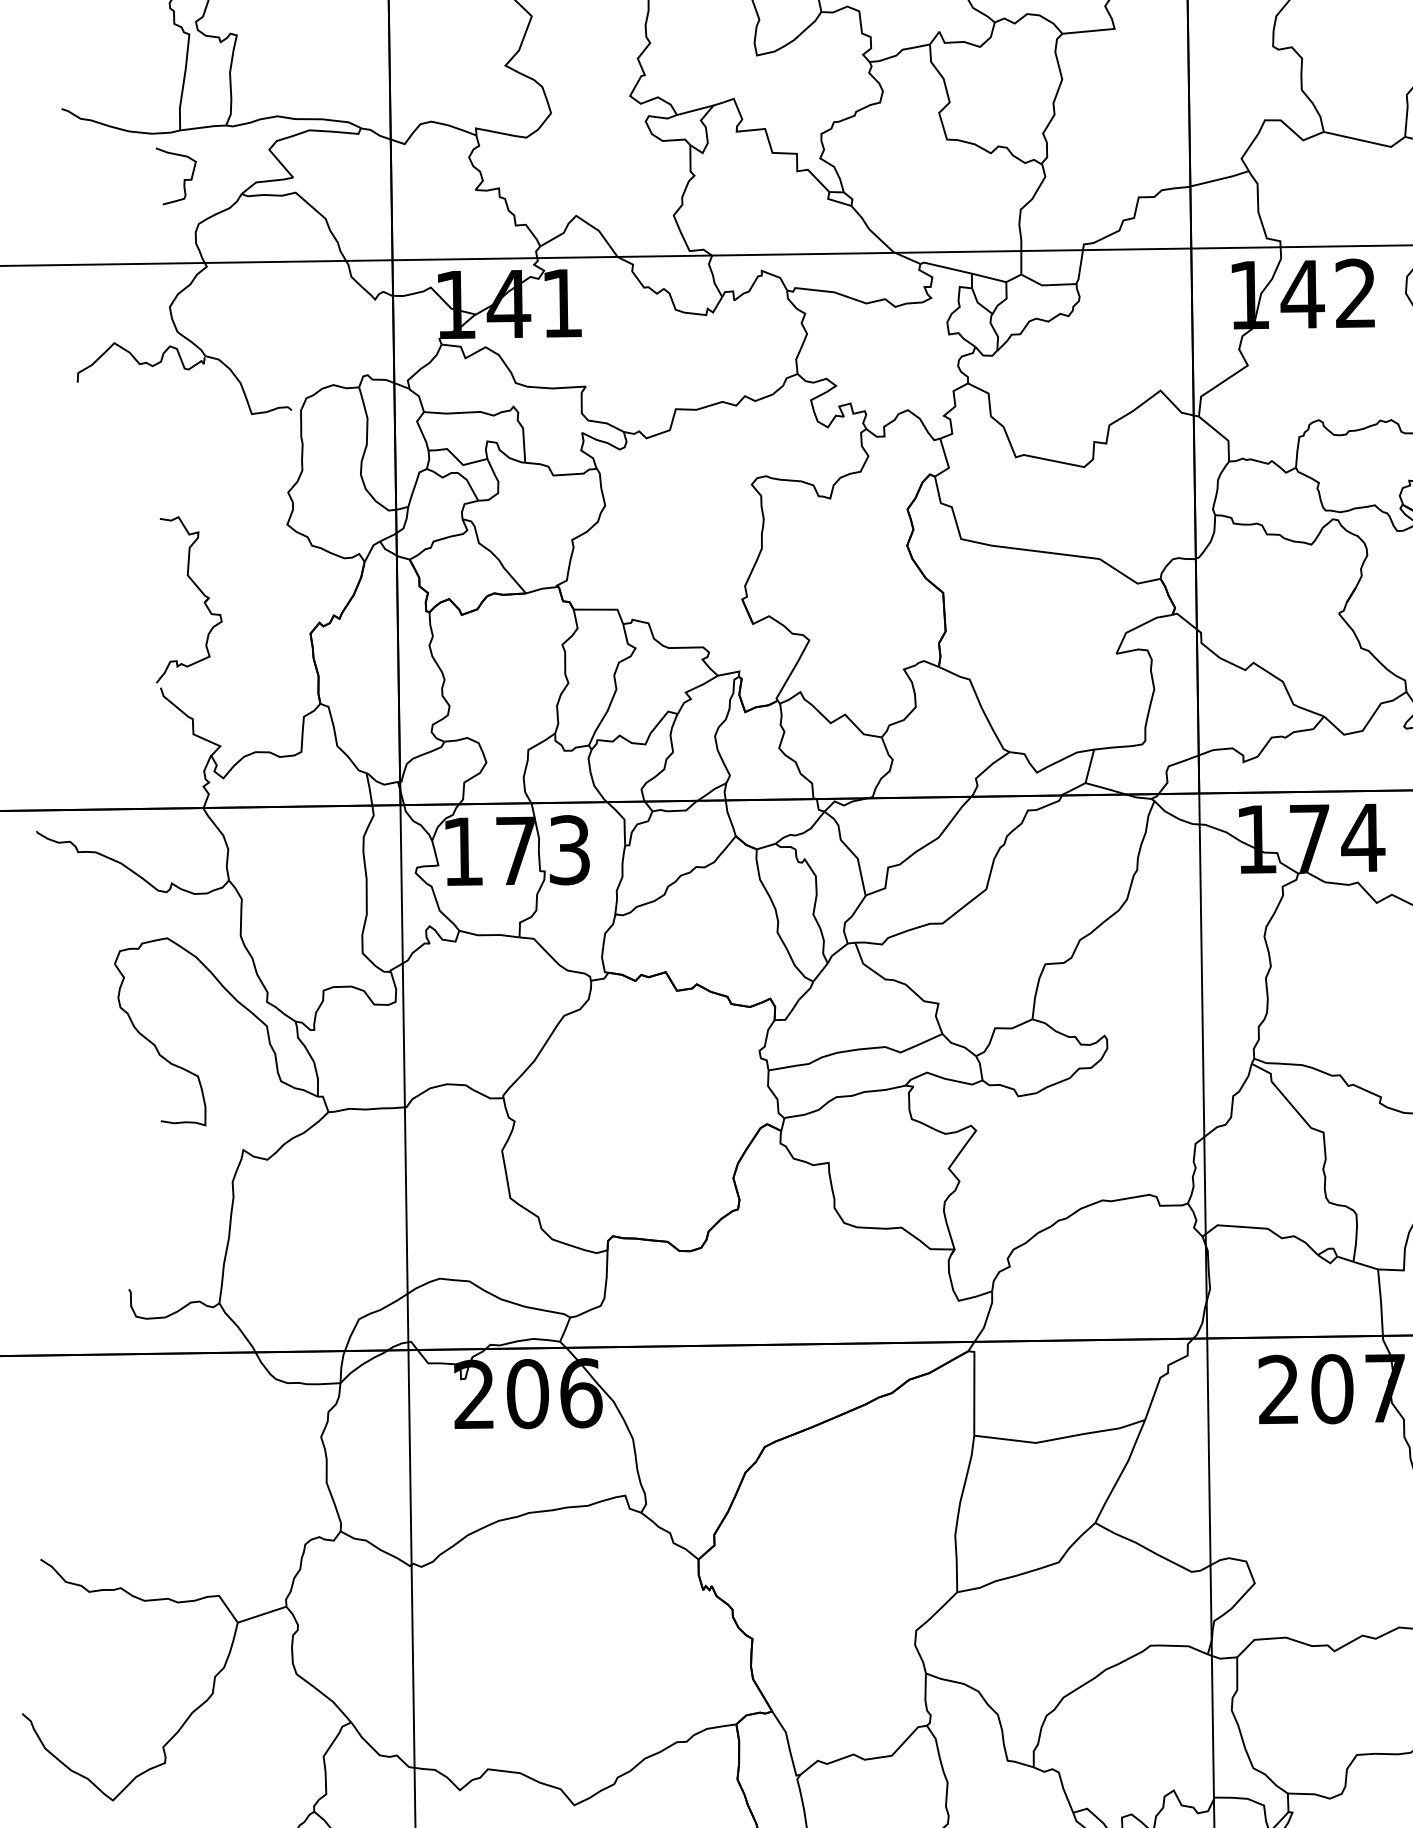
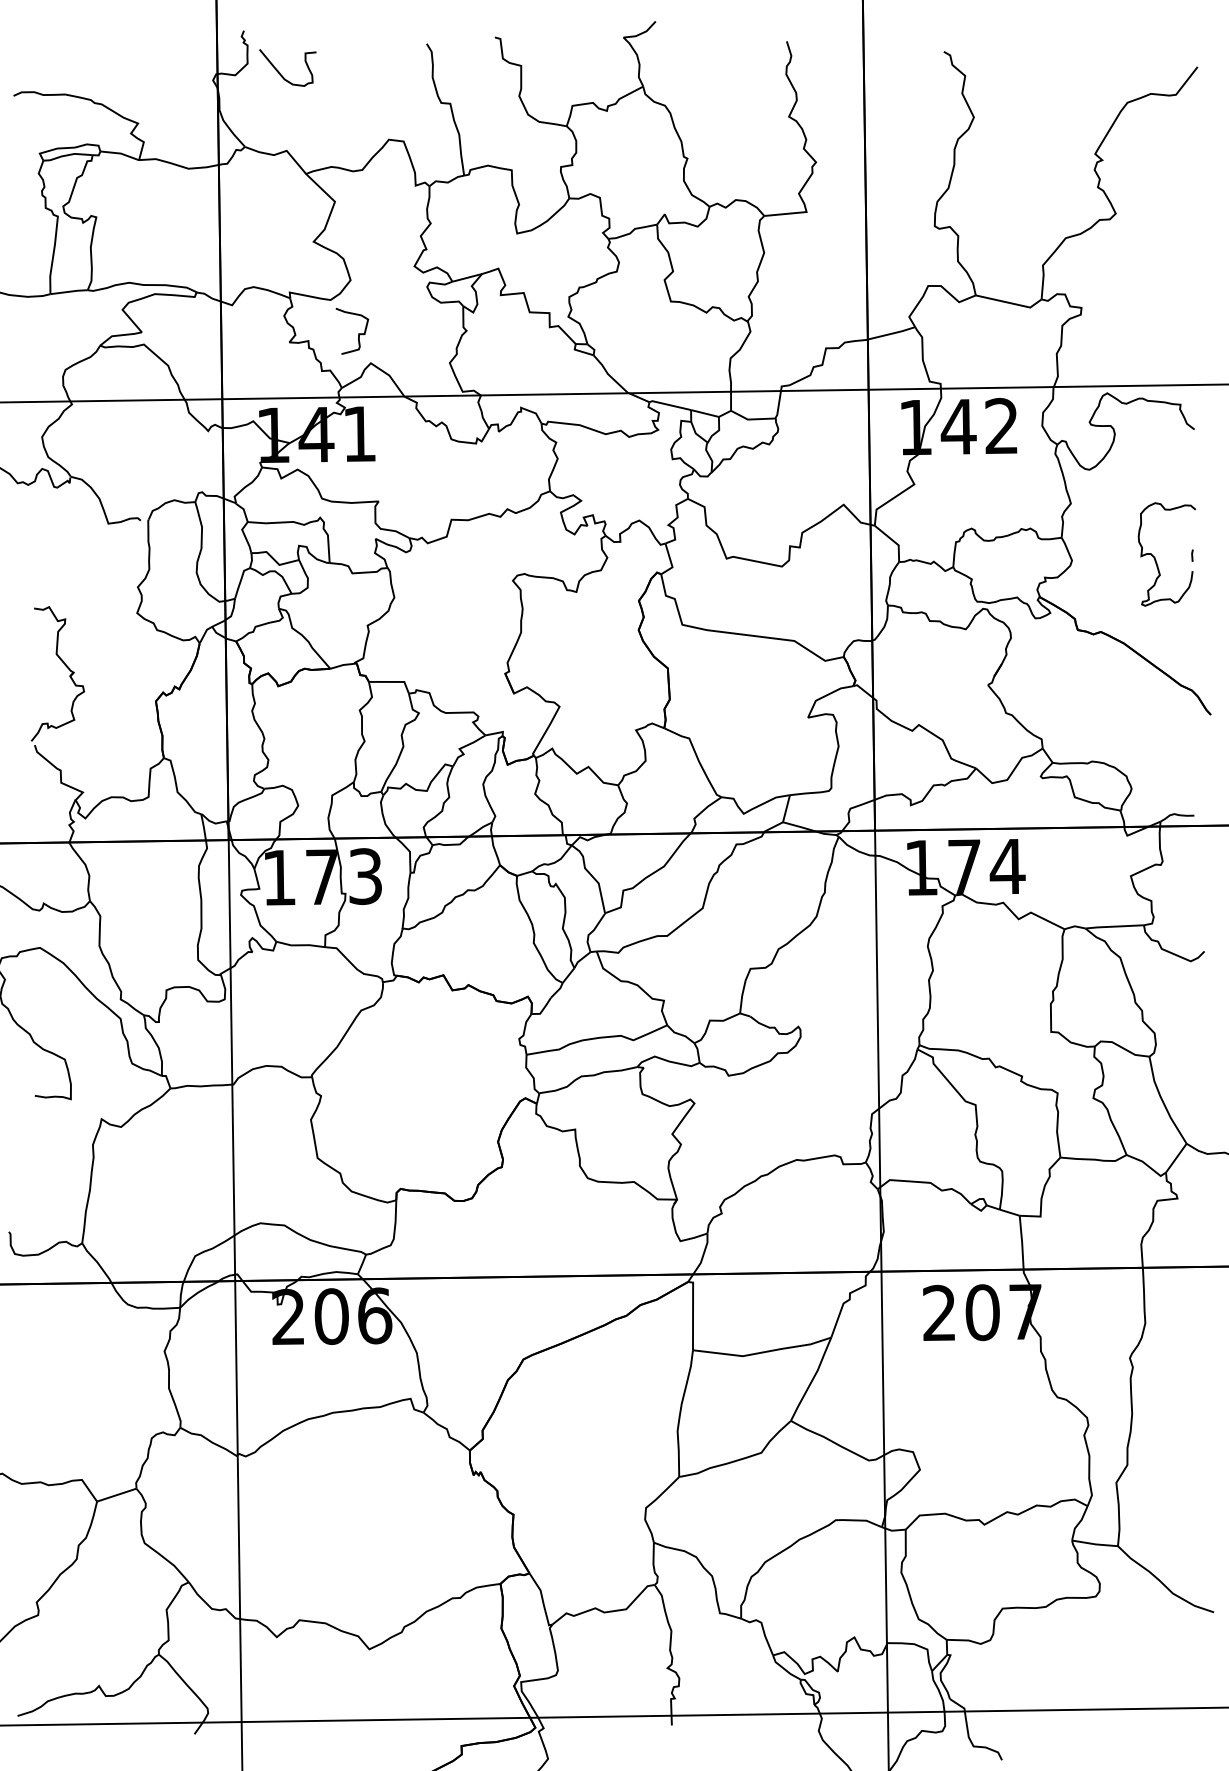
curve: (183, 179) -> (358, 333), moved

